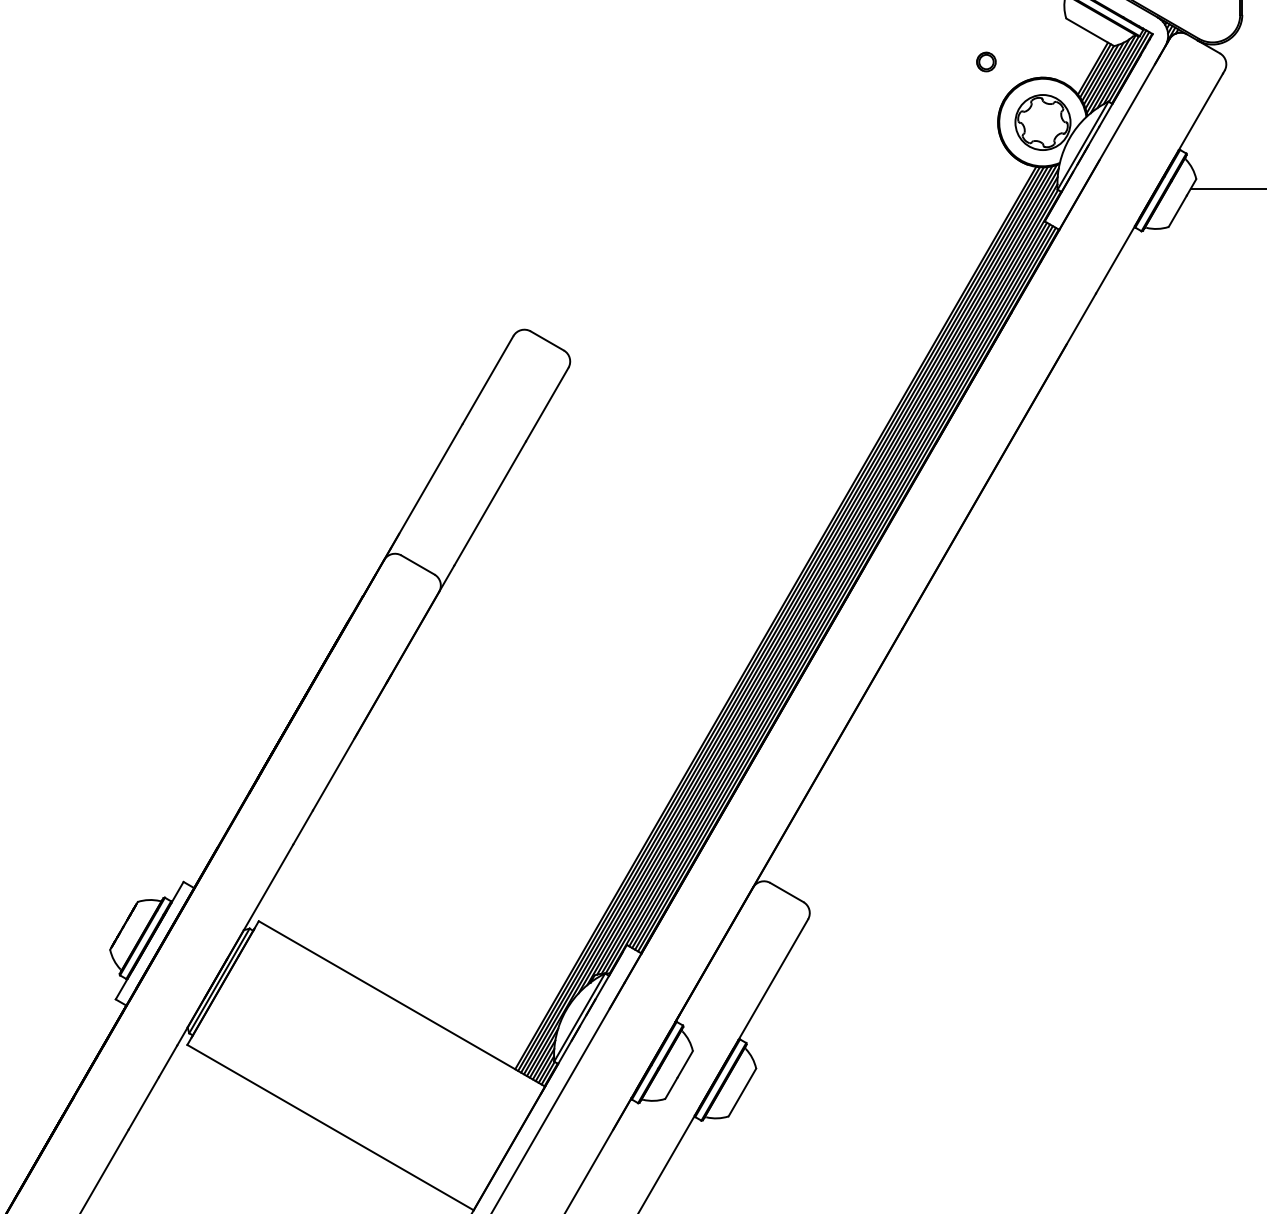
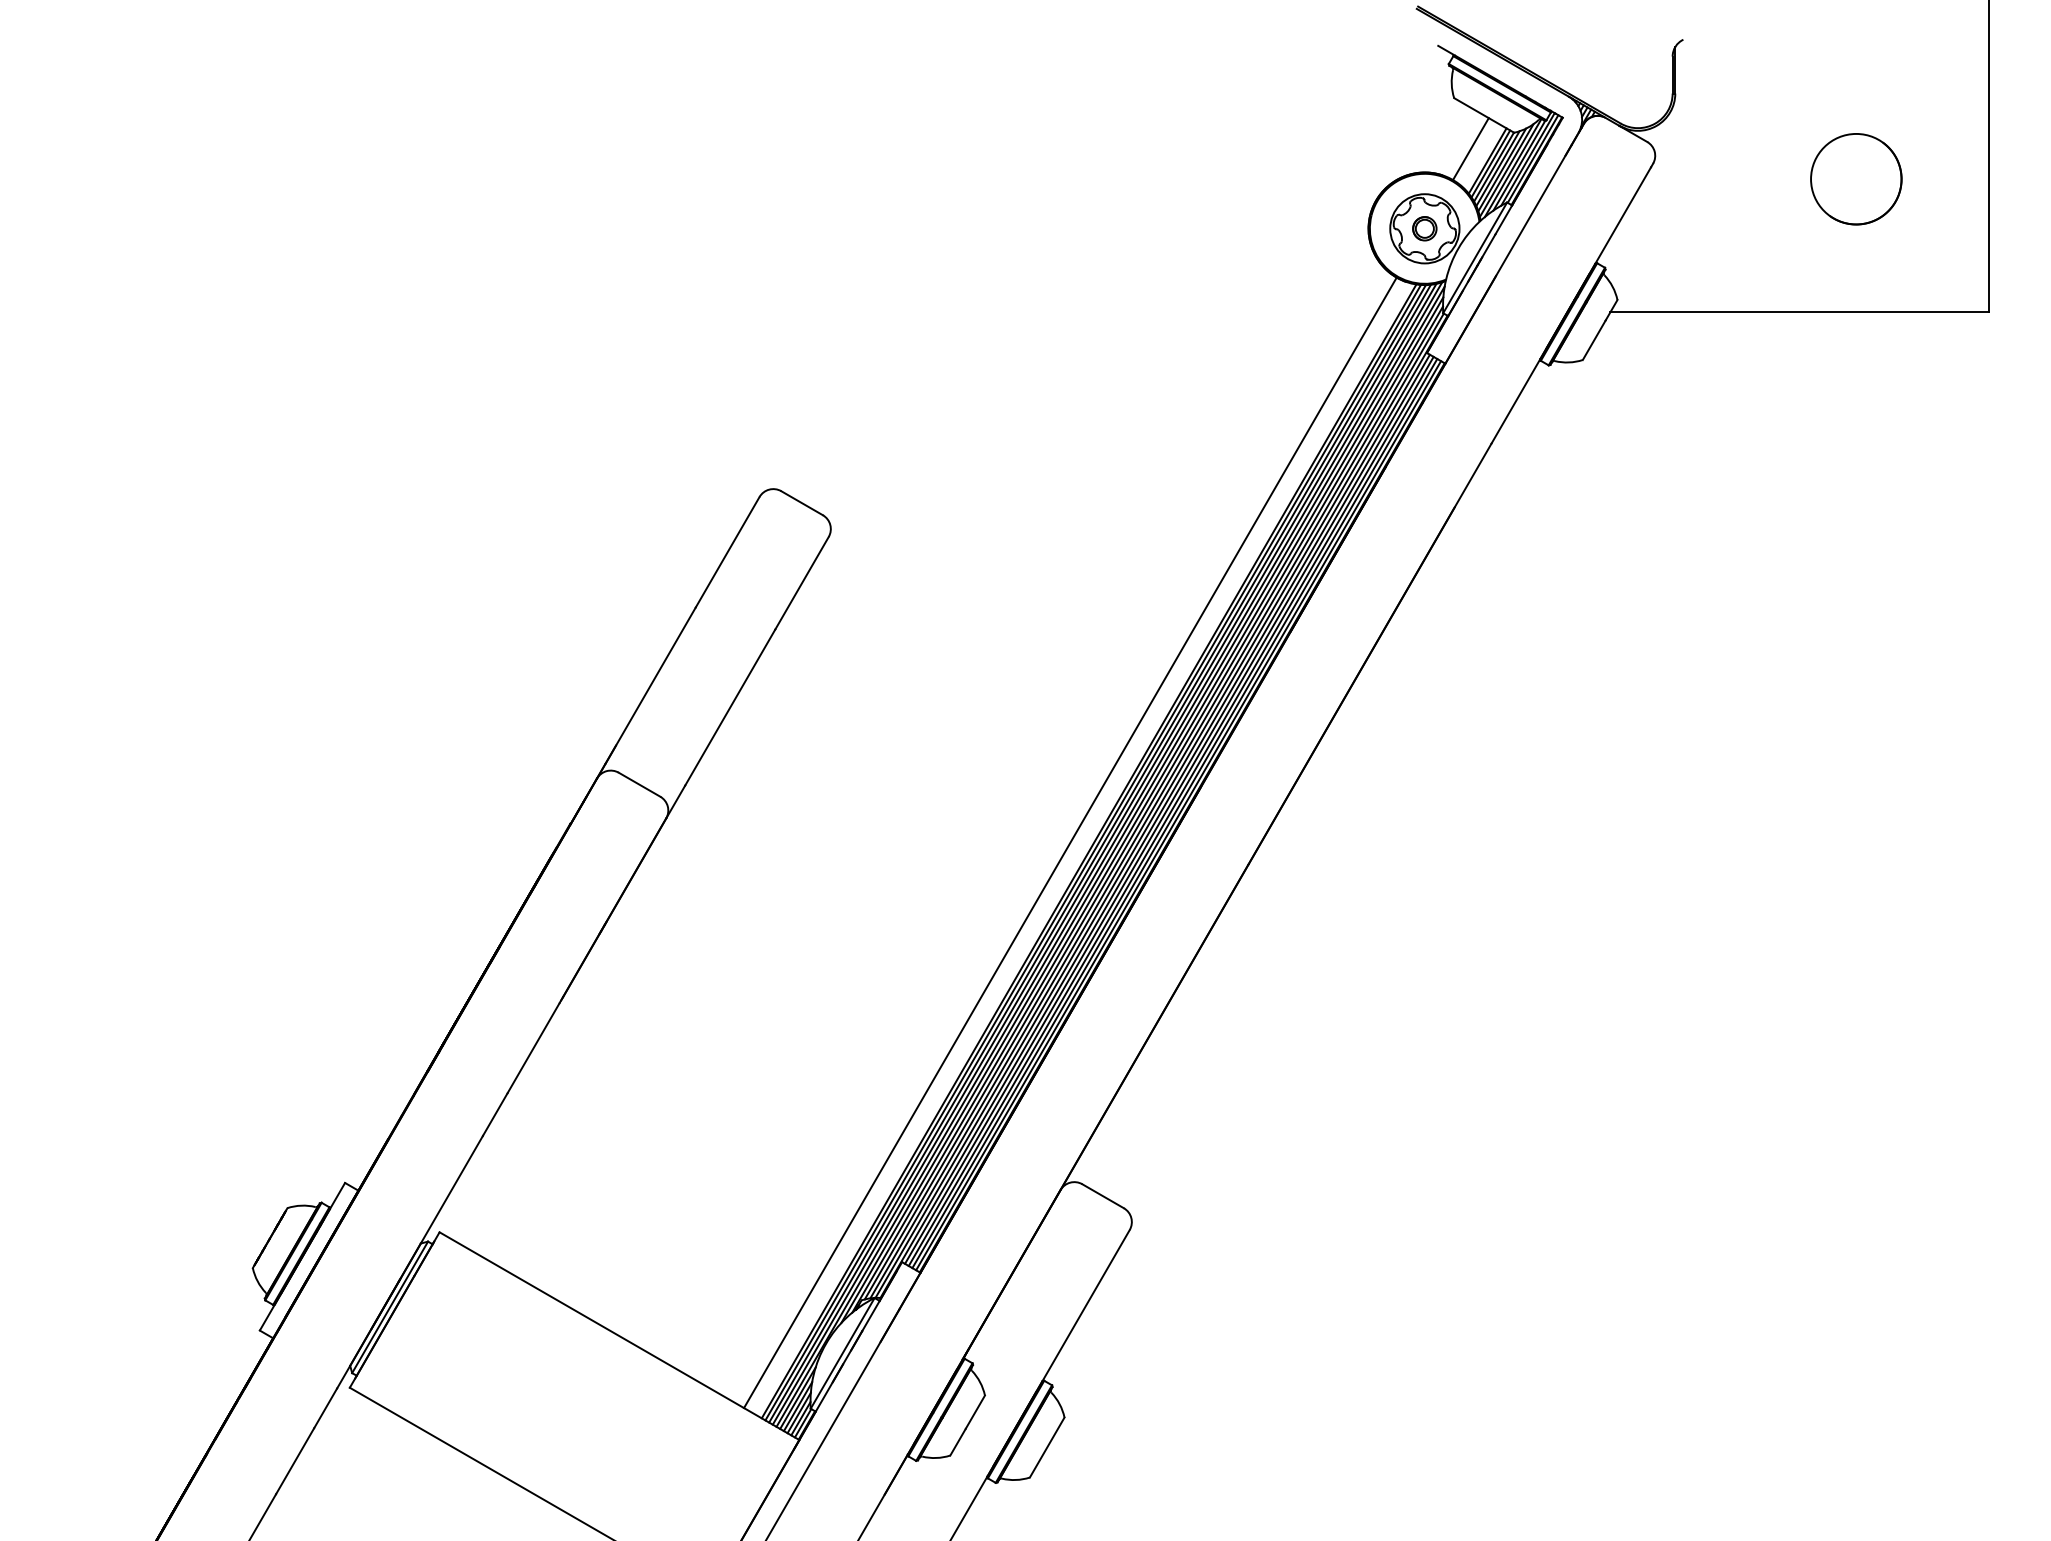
line: (1079, 59) -> (1470, 149), added
part: (986, 61) -> (1424, 228), moved
line: (760, 610) -> (1070, 842), added

